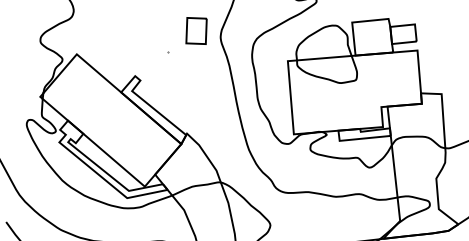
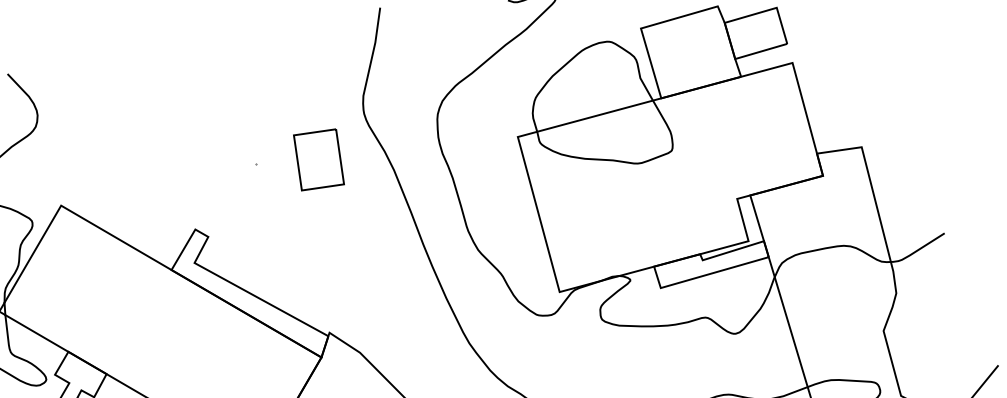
part: (196, 30) -> (318, 158), moved

